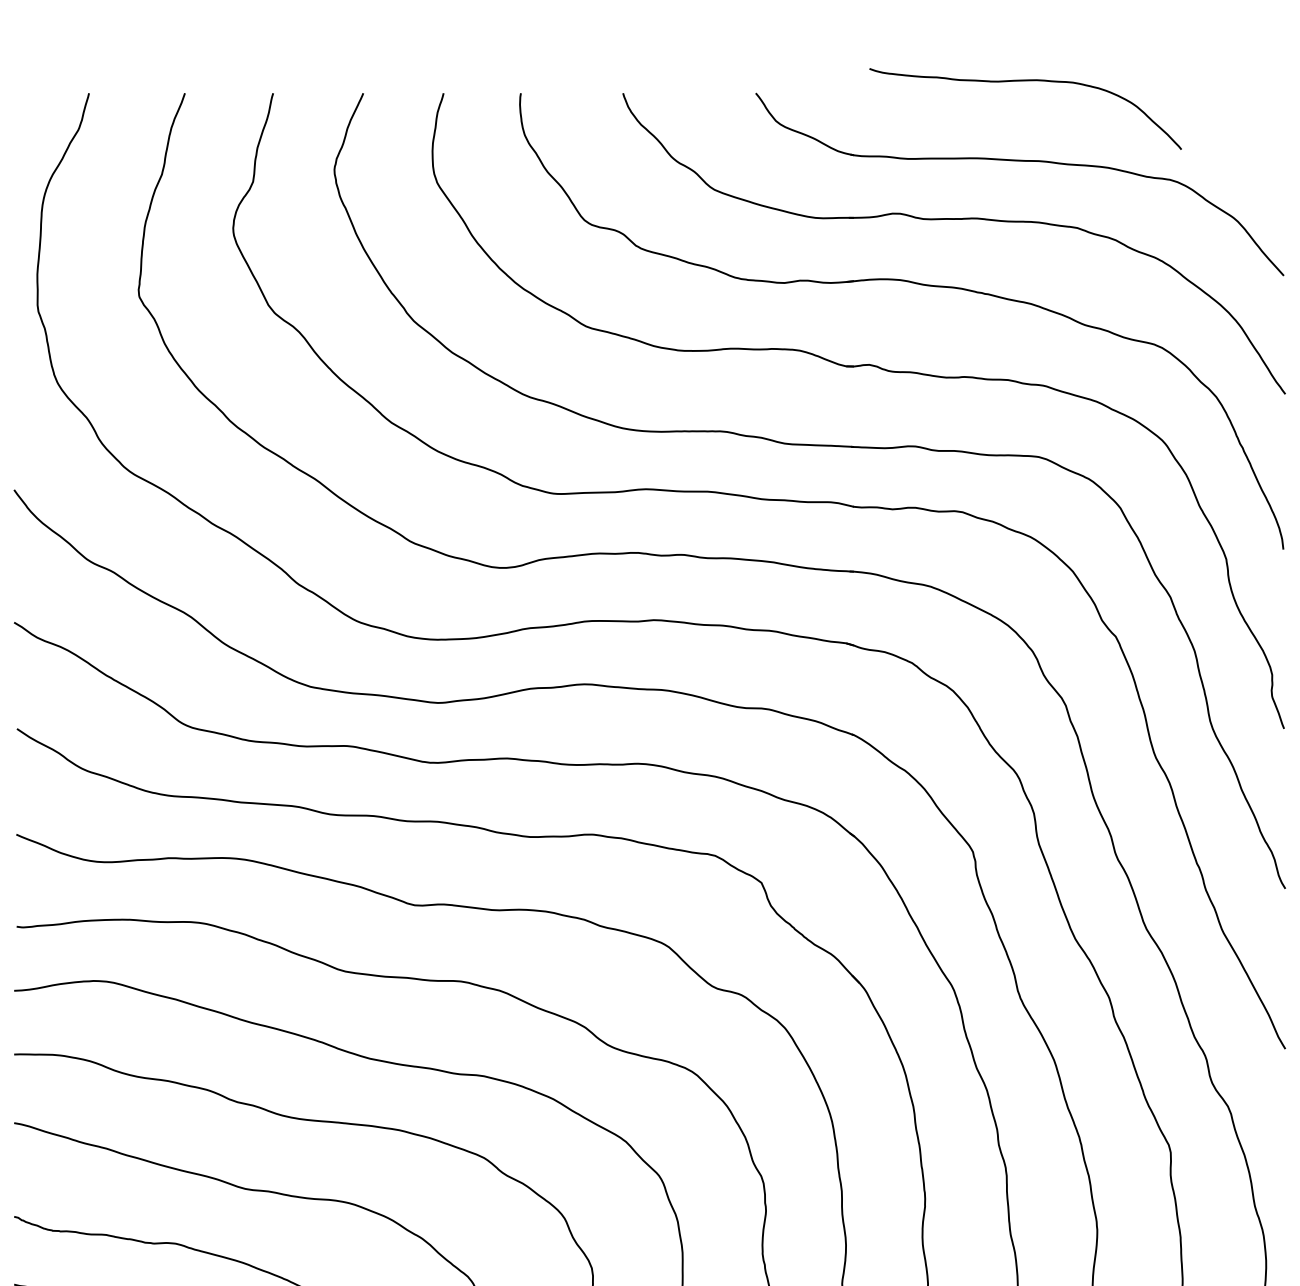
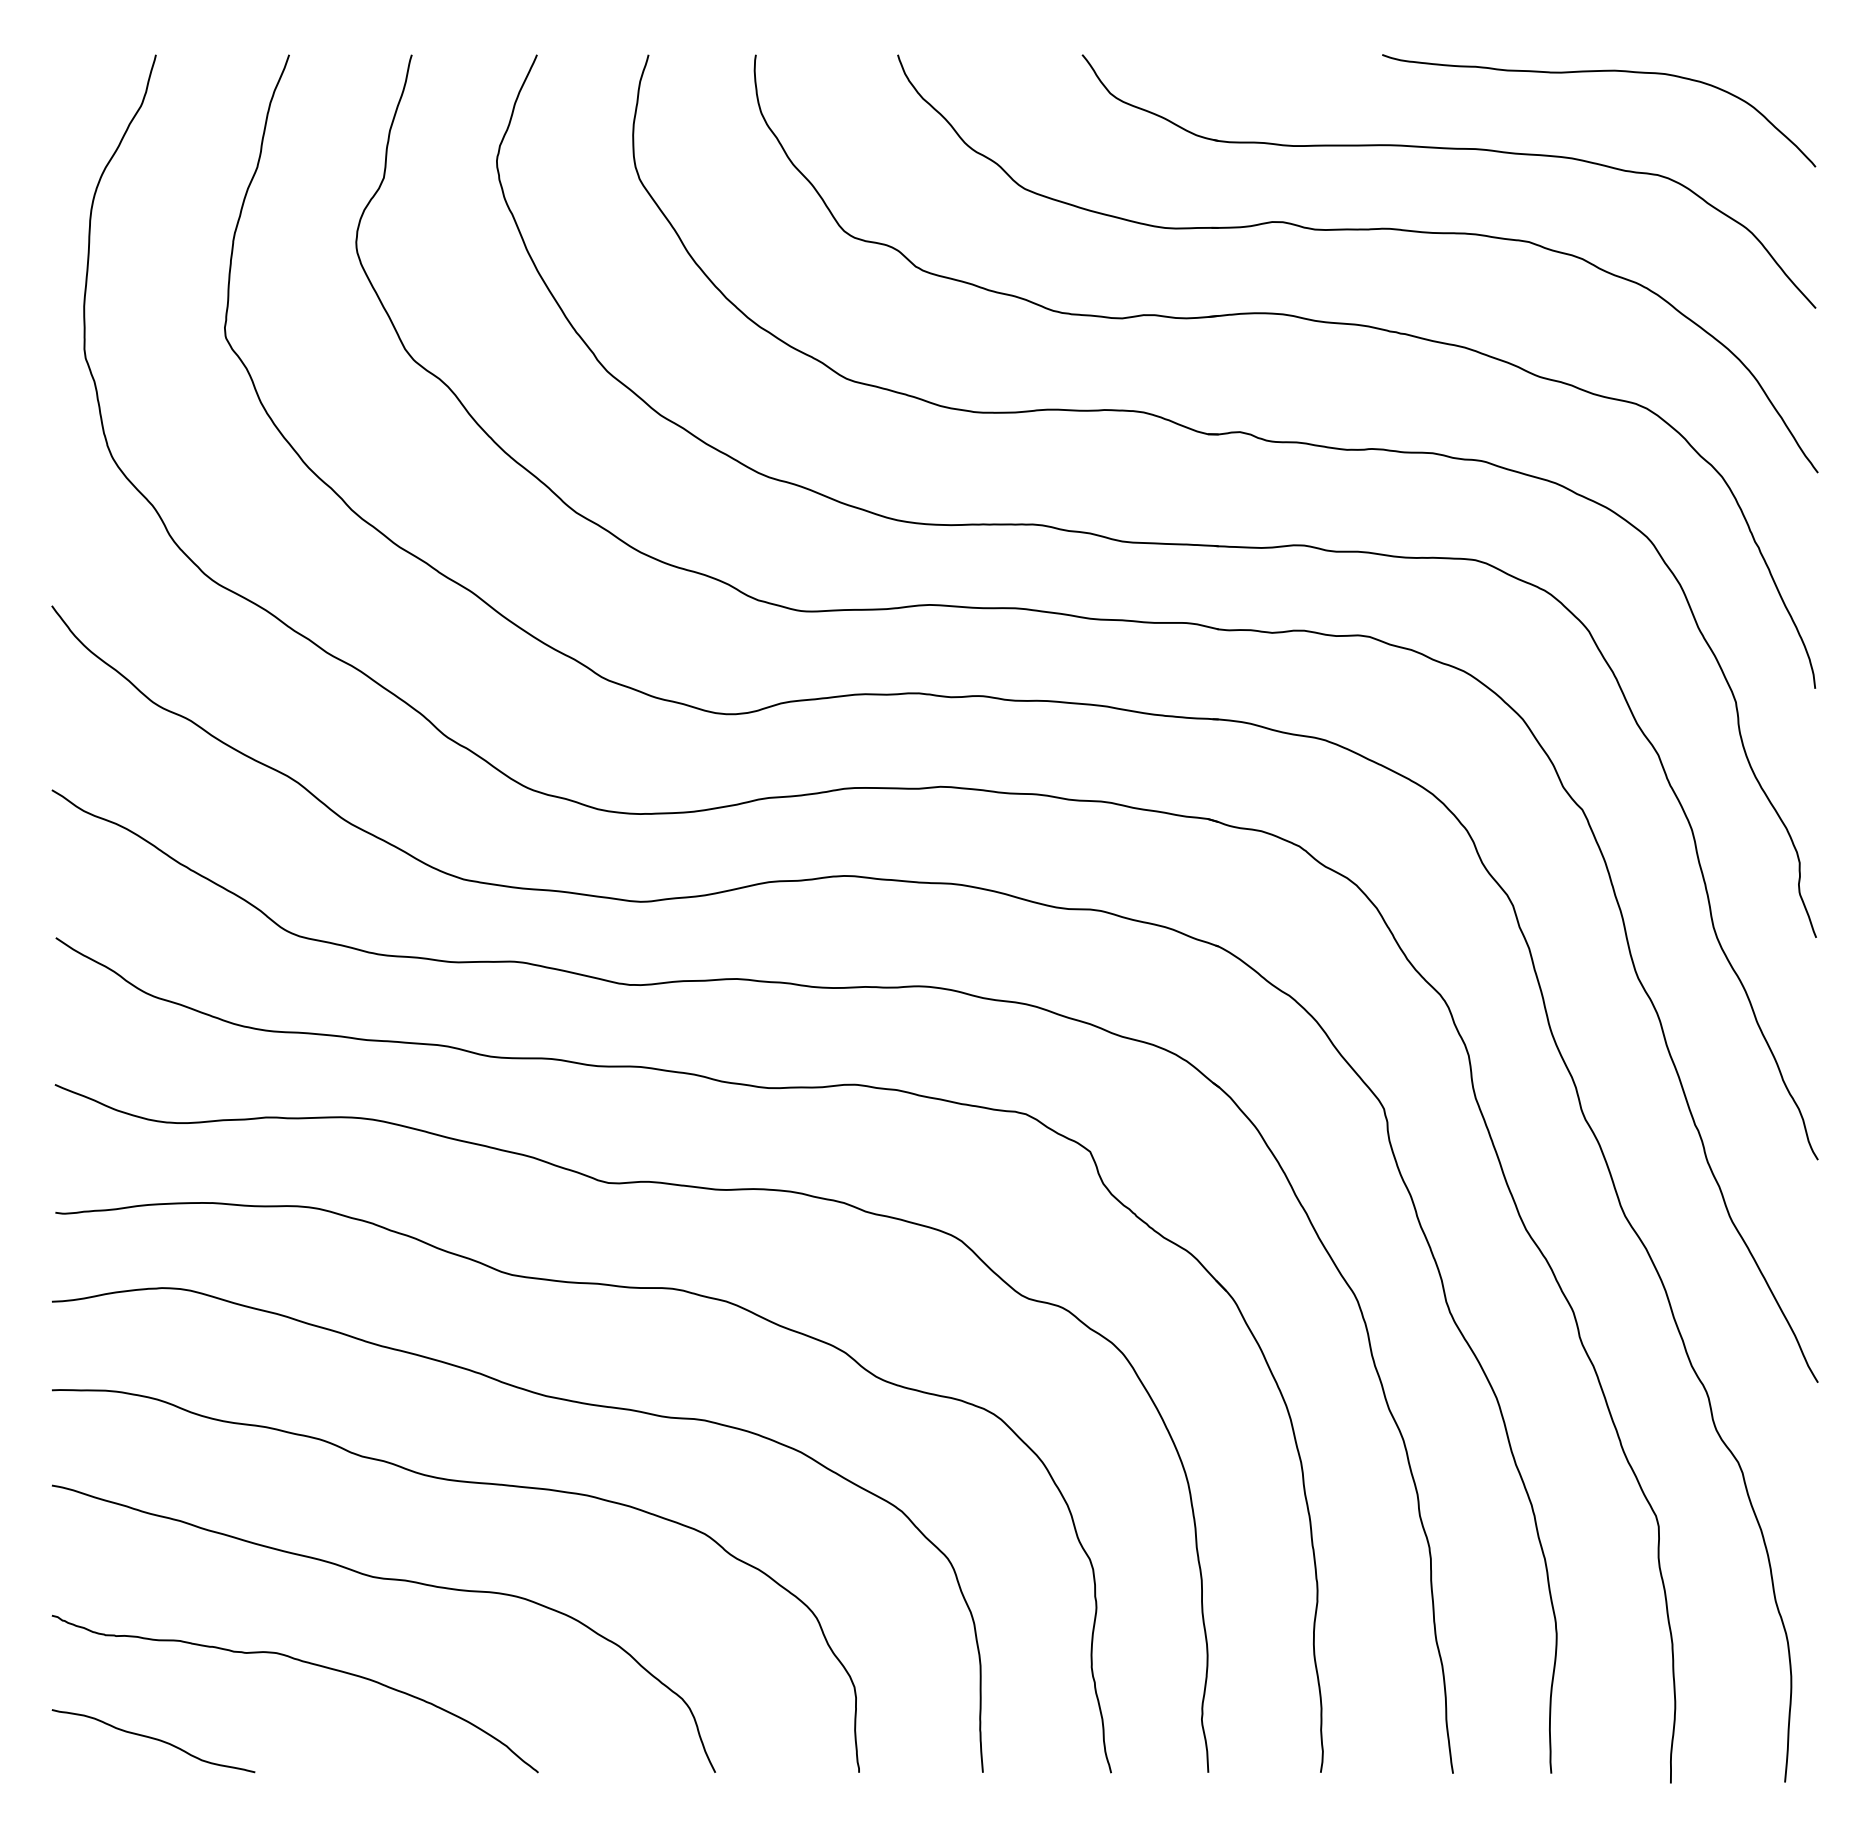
curve: (1020, 81) -> (1592, 72), moved

